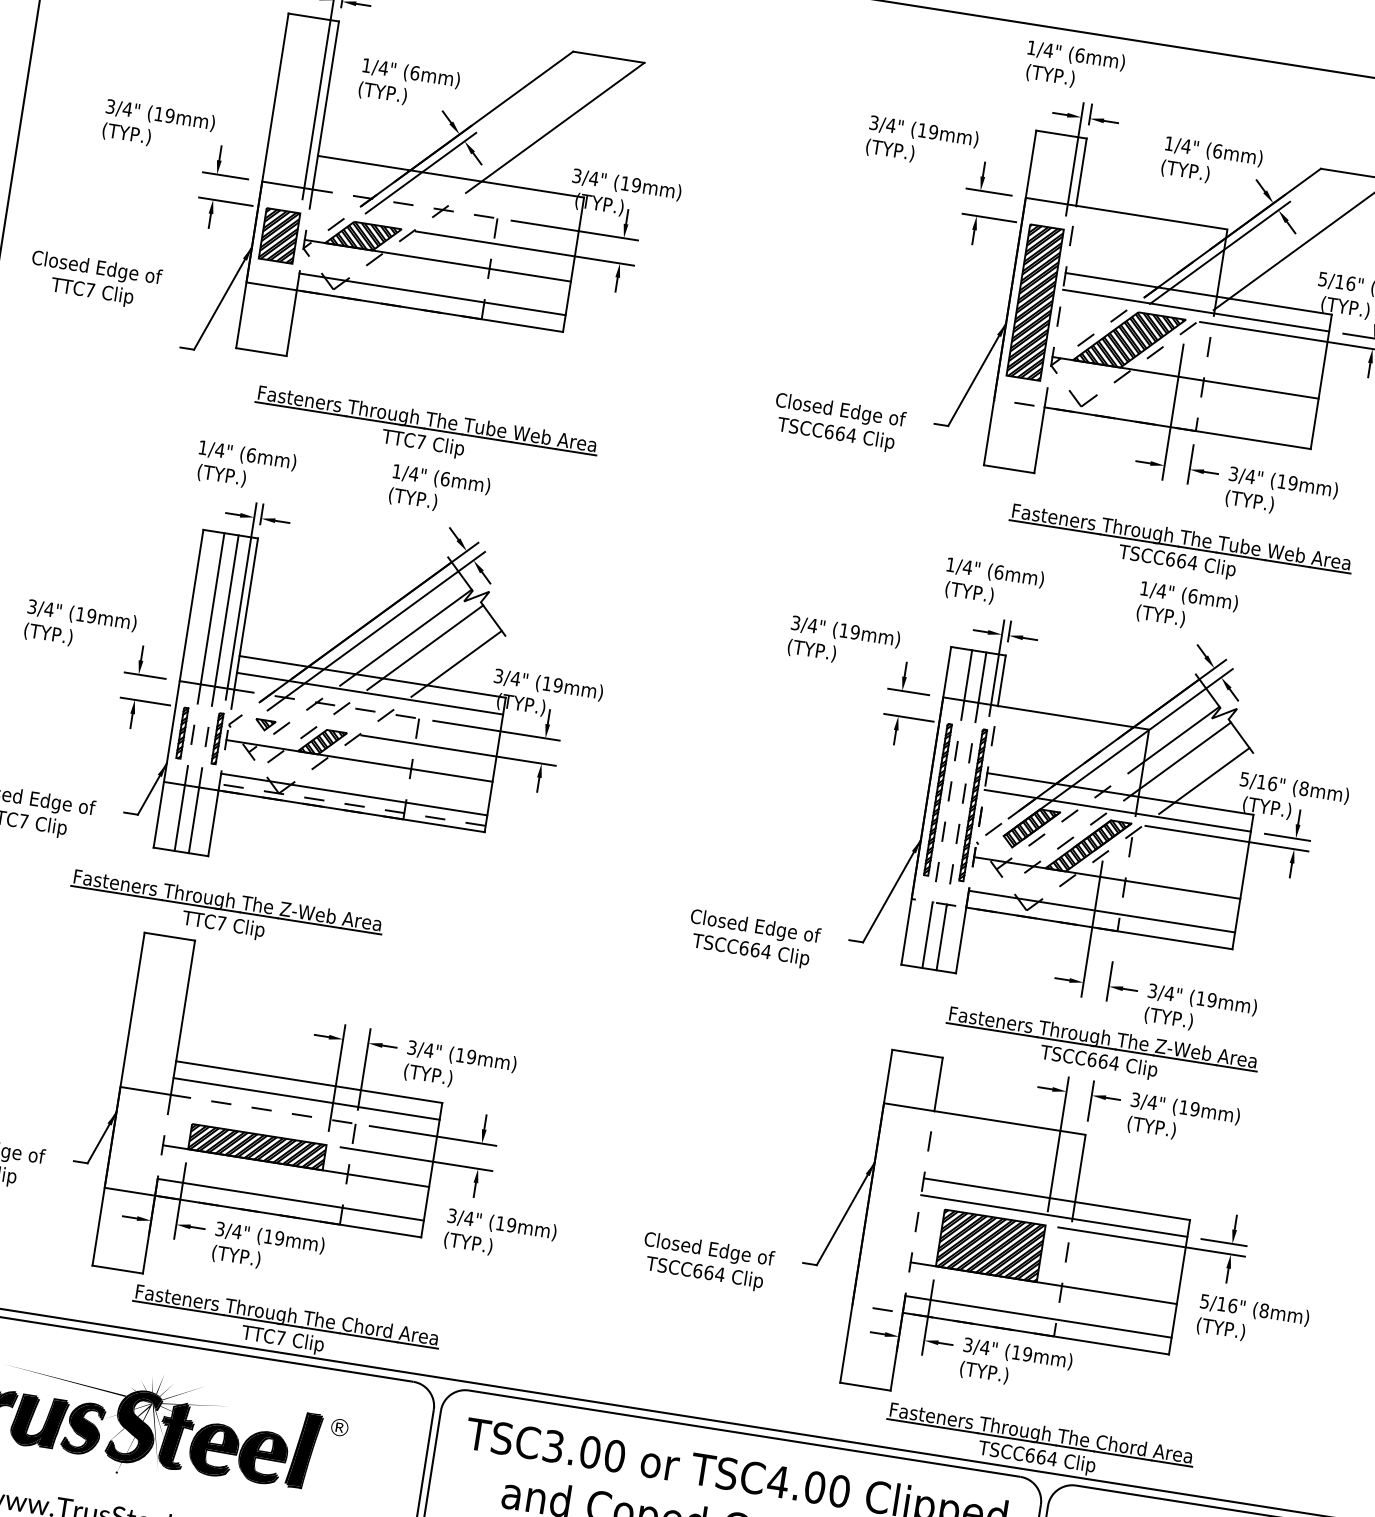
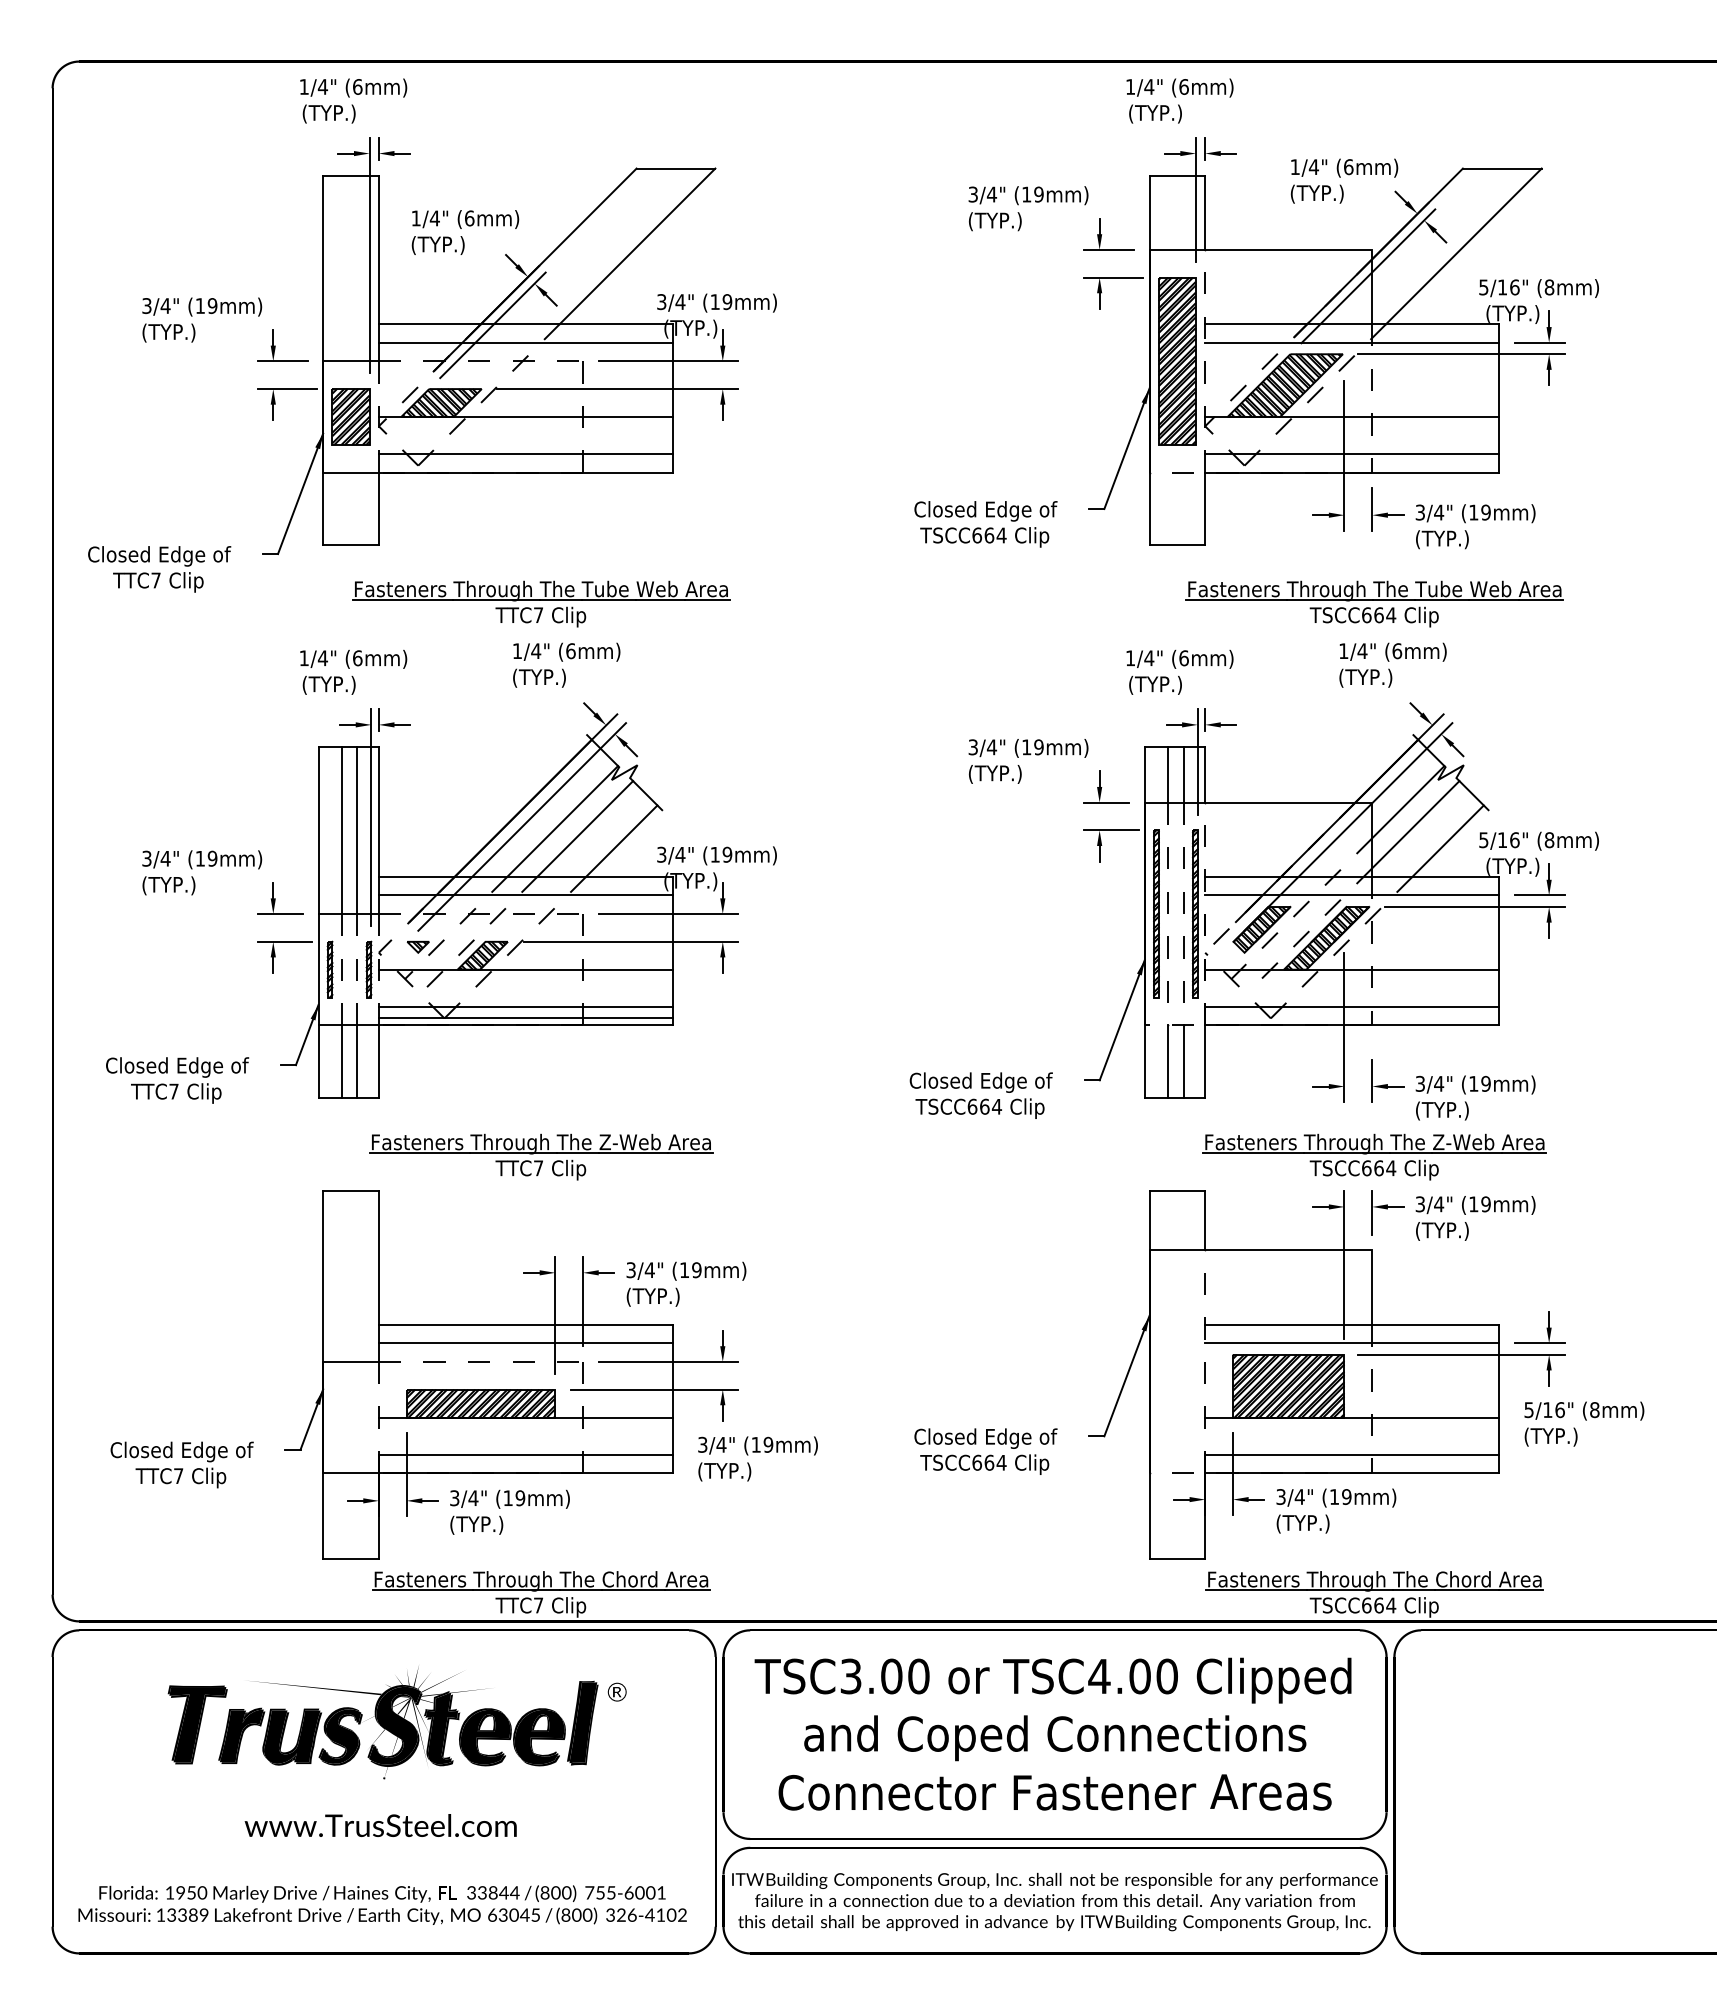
line: (448, 193) -> (525, 342), added
text: (95, 280) -> (159, 569), moved
line: (1180, 411) -> (1352, 454), added
line: (352, 805) -> (525, 1018), dashed -> solid
part: (225, 913) -> (541, 1156), moved

